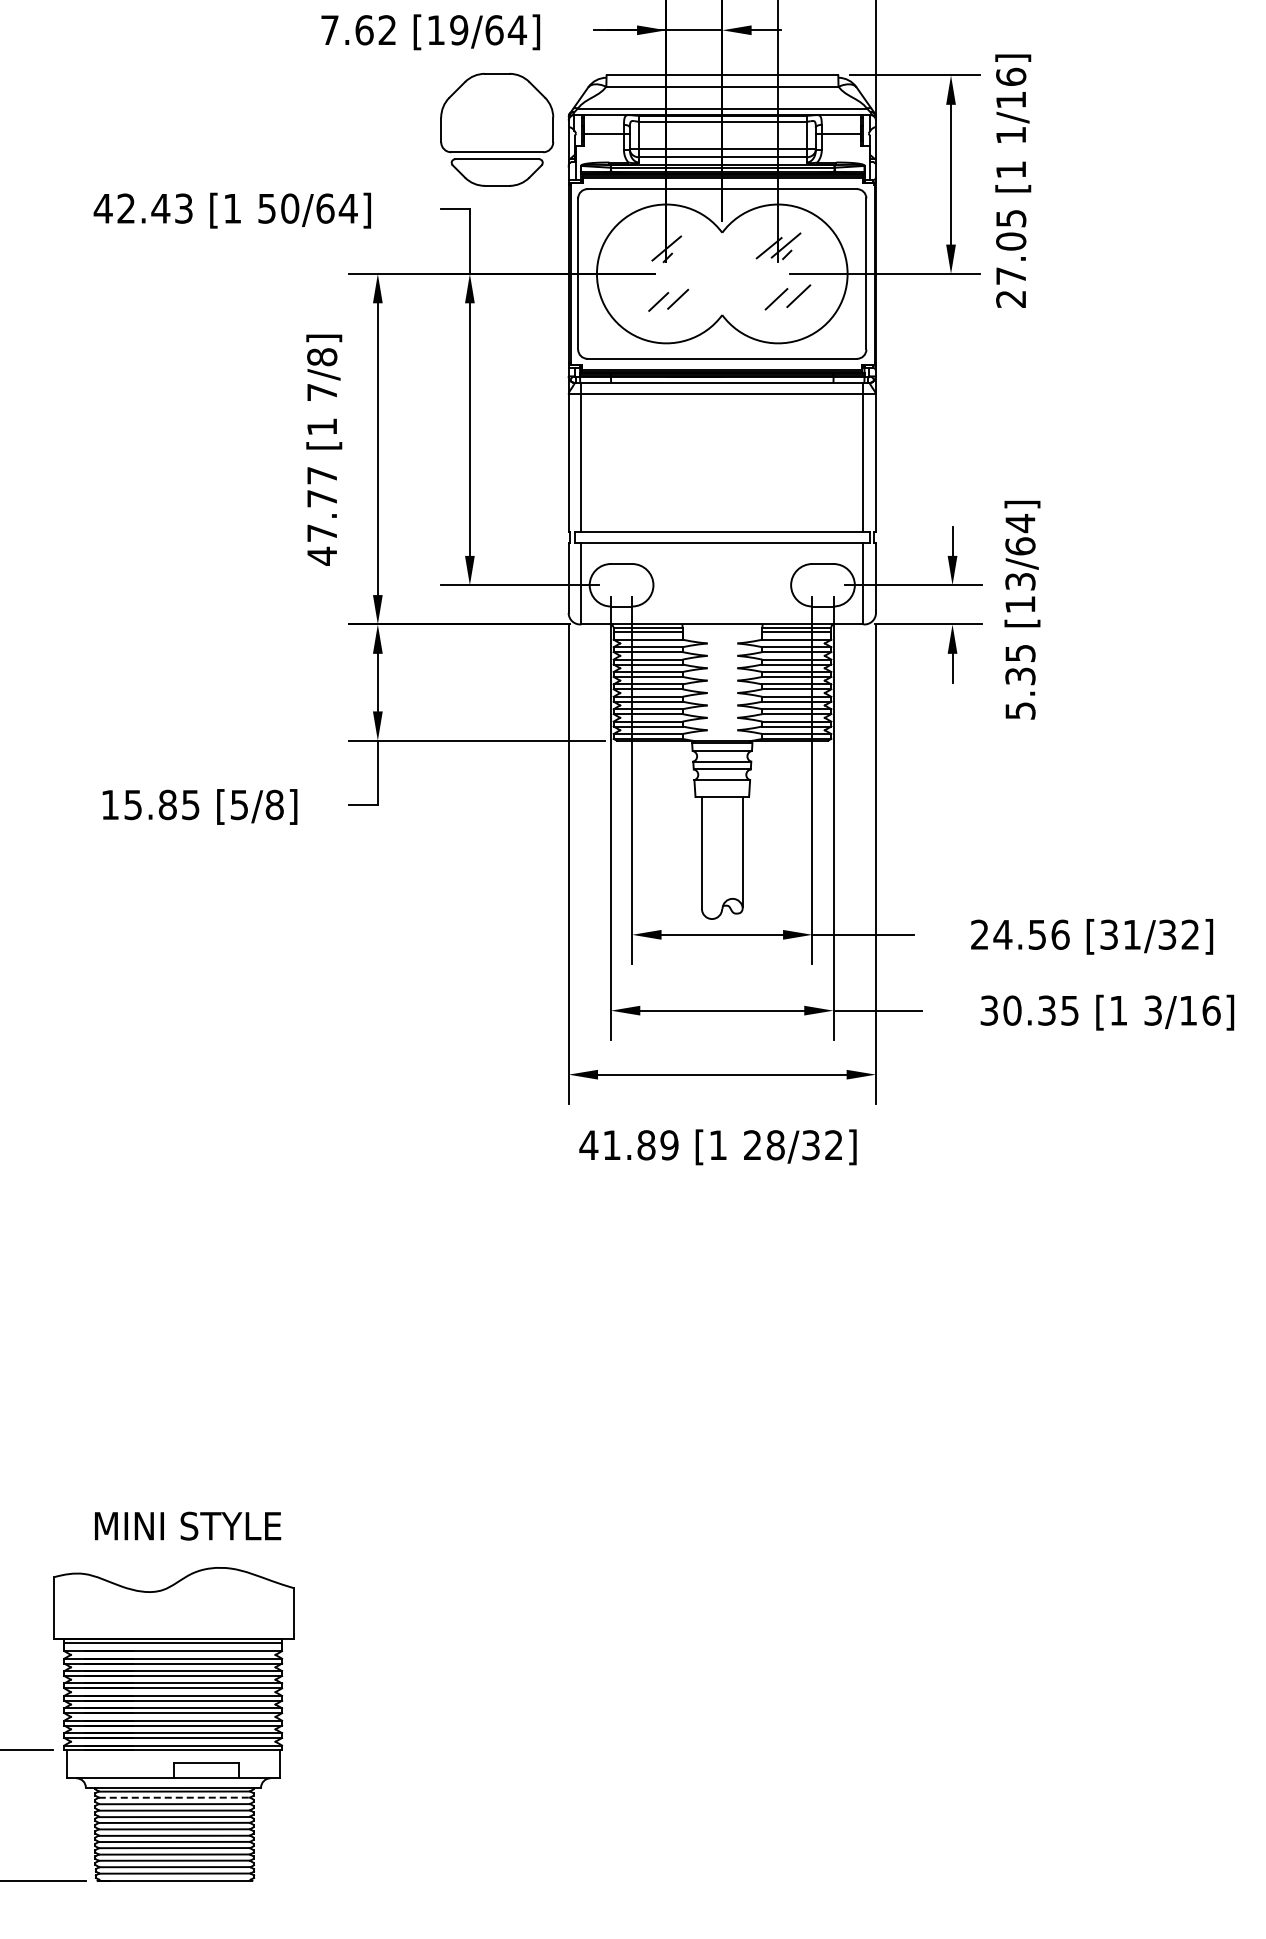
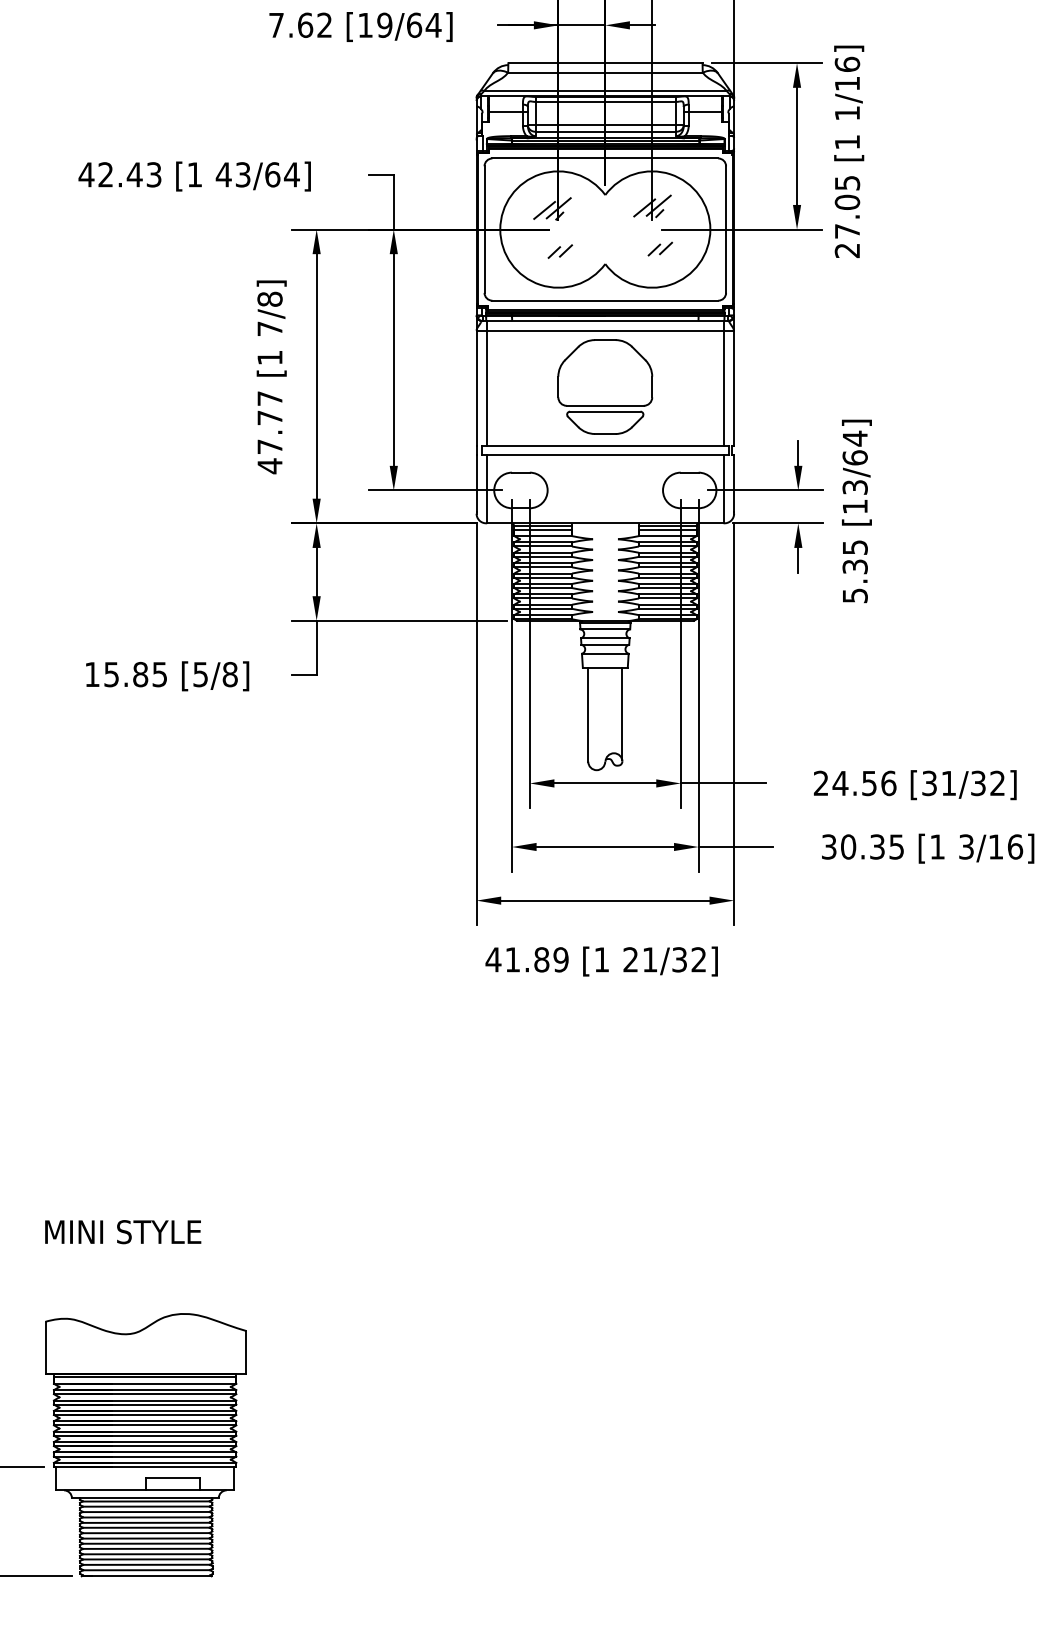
part: (497, 129) -> (605, 386), moved
text: (278, 208) -> (233, 174), 50/64] -> 43/64]
line: (649, 251) -> (544, 210), added
part: (787, 296) -> (659, 248), size x0.62
part: (668, 299) -> (560, 250), size x0.71
text: (775, 1145) -> (649, 960), 28/32] -> 21/32]
text: (188, 1525) -> (123, 1231), moved
line: (174, 1797) -> (146, 1506), dashed -> solid

